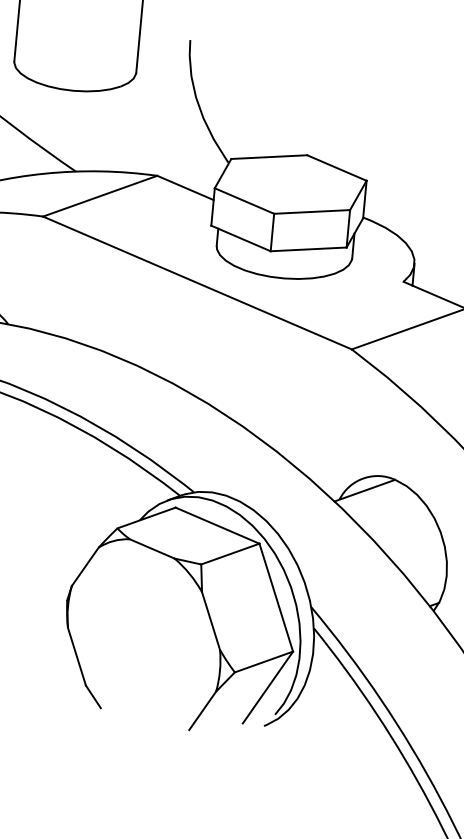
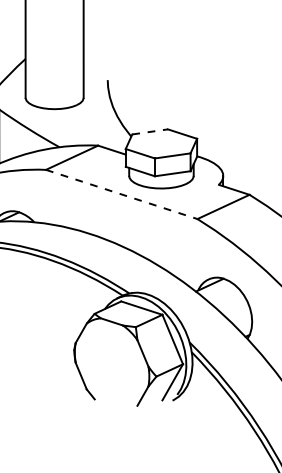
line: (270, 156) -> (150, 131), solid -> dashed
line: (196, 282) -> (121, 194), solid -> dashed

